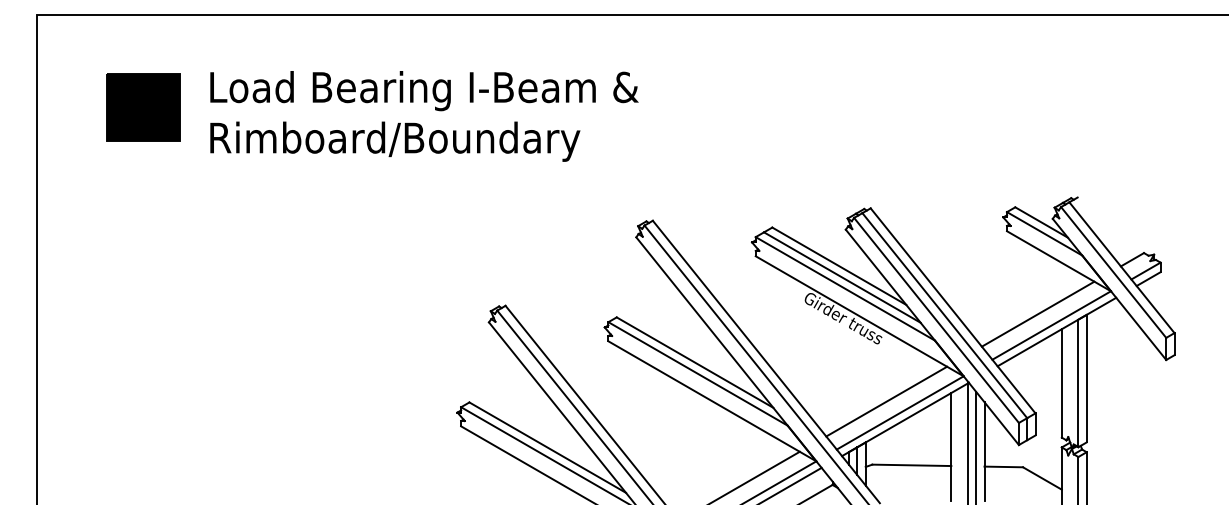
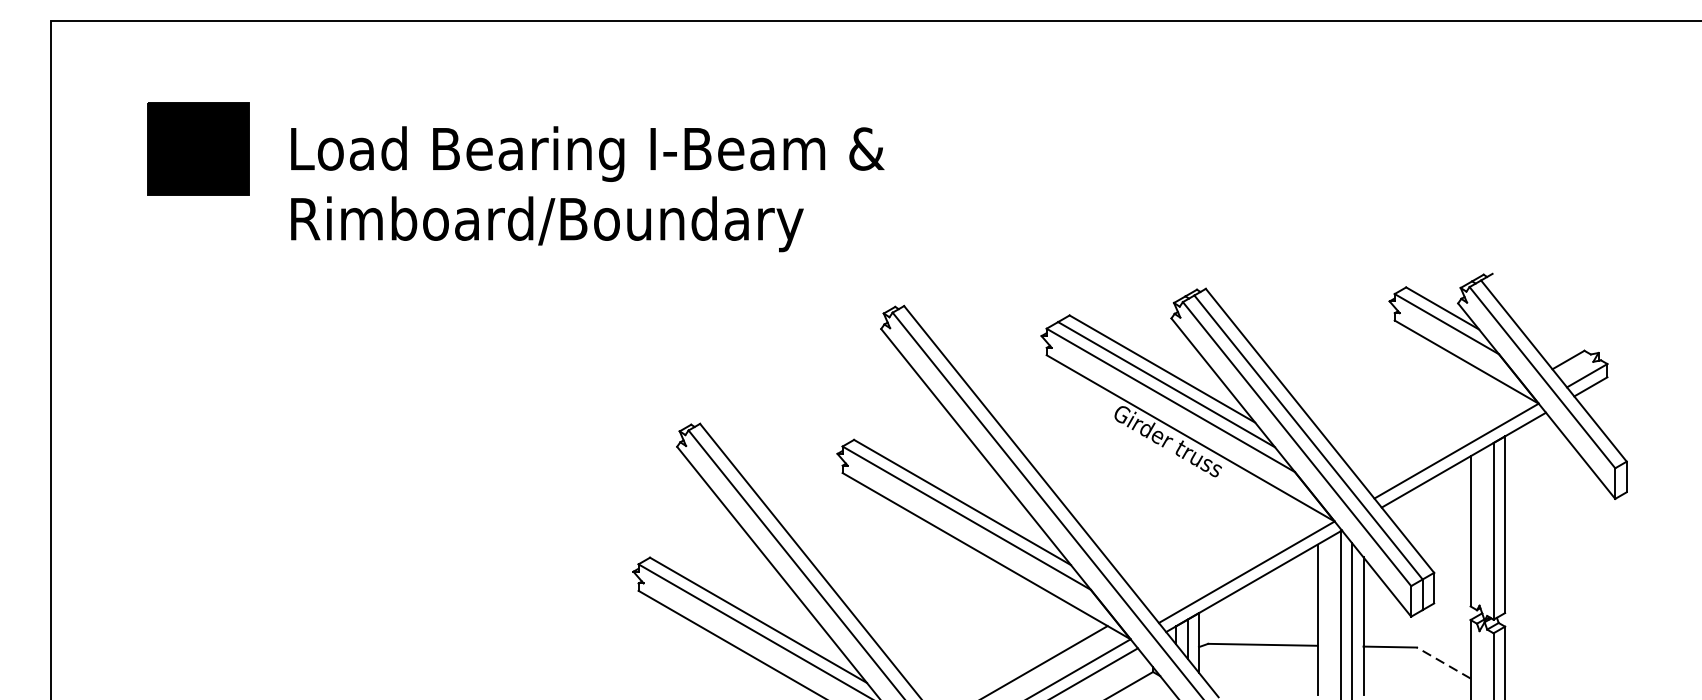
text: (424, 116) -> (587, 189), moved
line: (1037, 313) -> (1436, 434), removed
line: (886, 401) -> (1227, 556), removed
line: (1042, 478) -> (1443, 663), solid -> dashed

